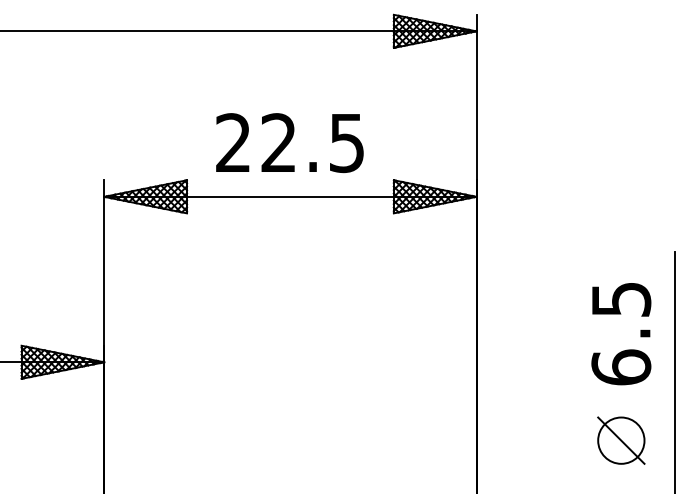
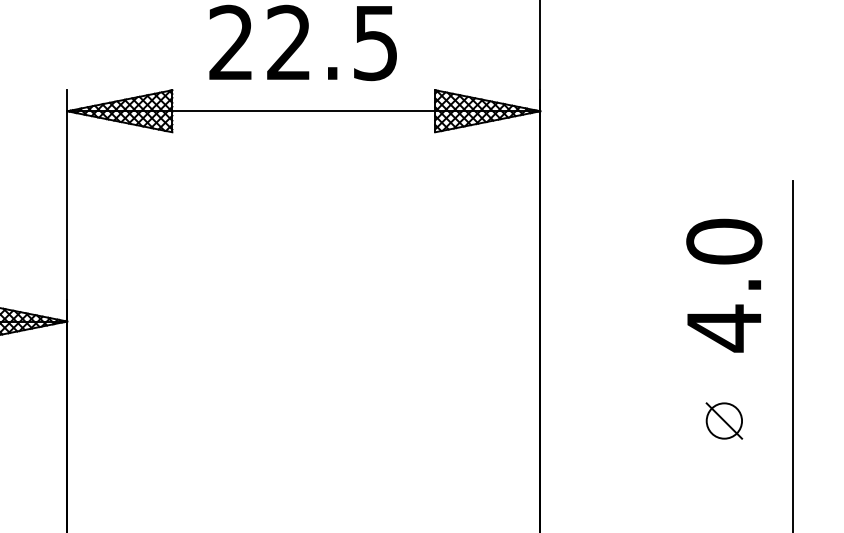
text: (621, 333) -> (724, 284), 6.5 -> 4.0
part: (621, 440) -> (724, 420), size x0.6

